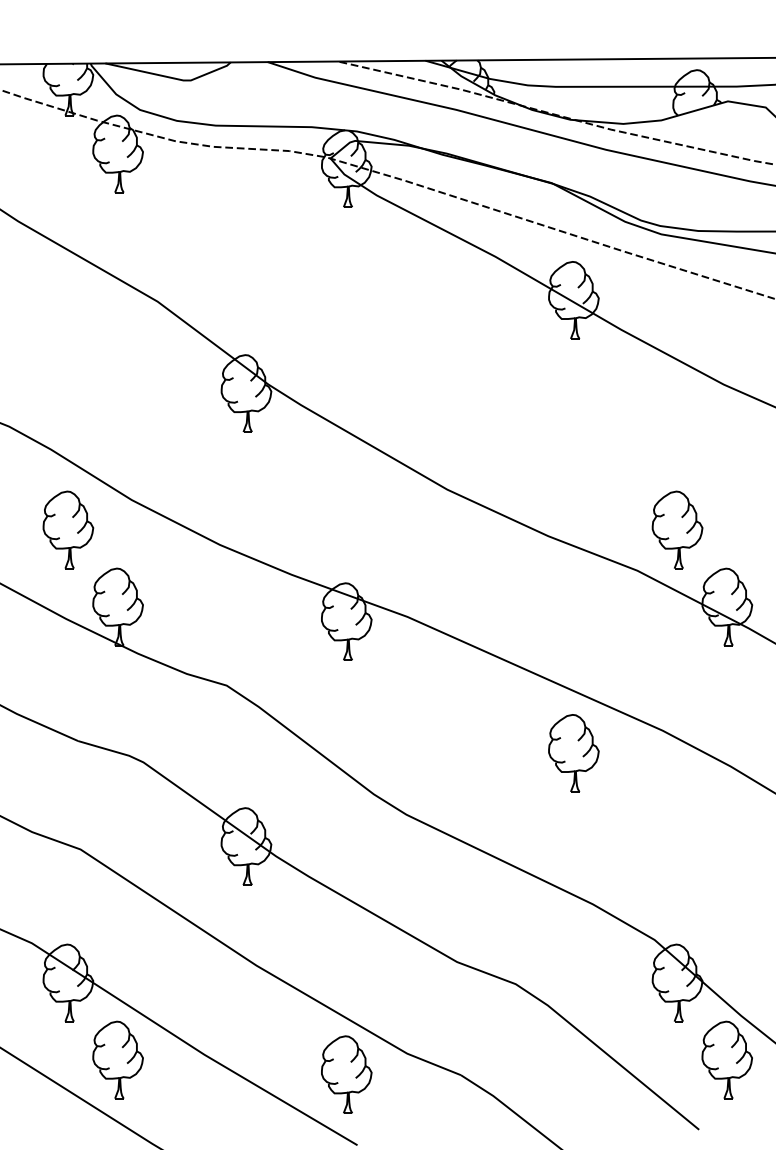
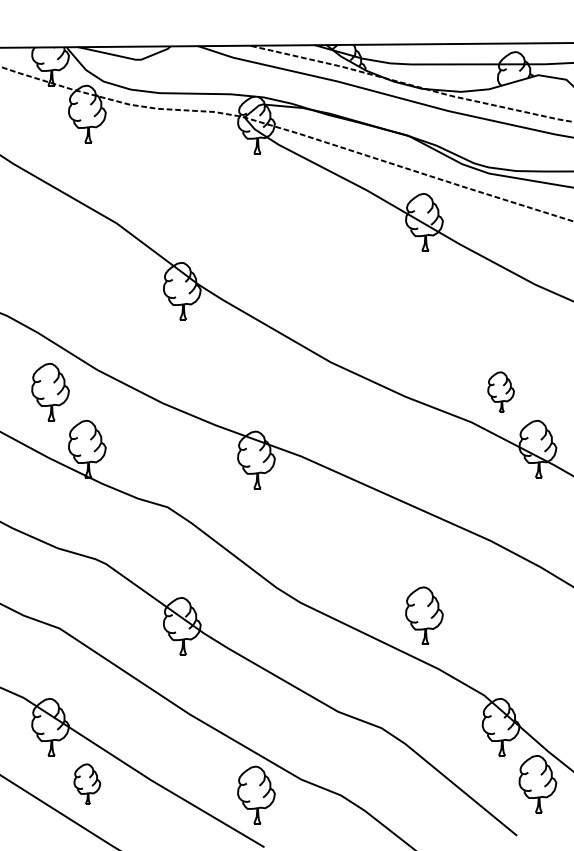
part: (677, 529) -> (501, 391), size x0.7
part: (573, 753) -> (424, 615), moved
part: (117, 1059) -> (86, 783), size x0.7

